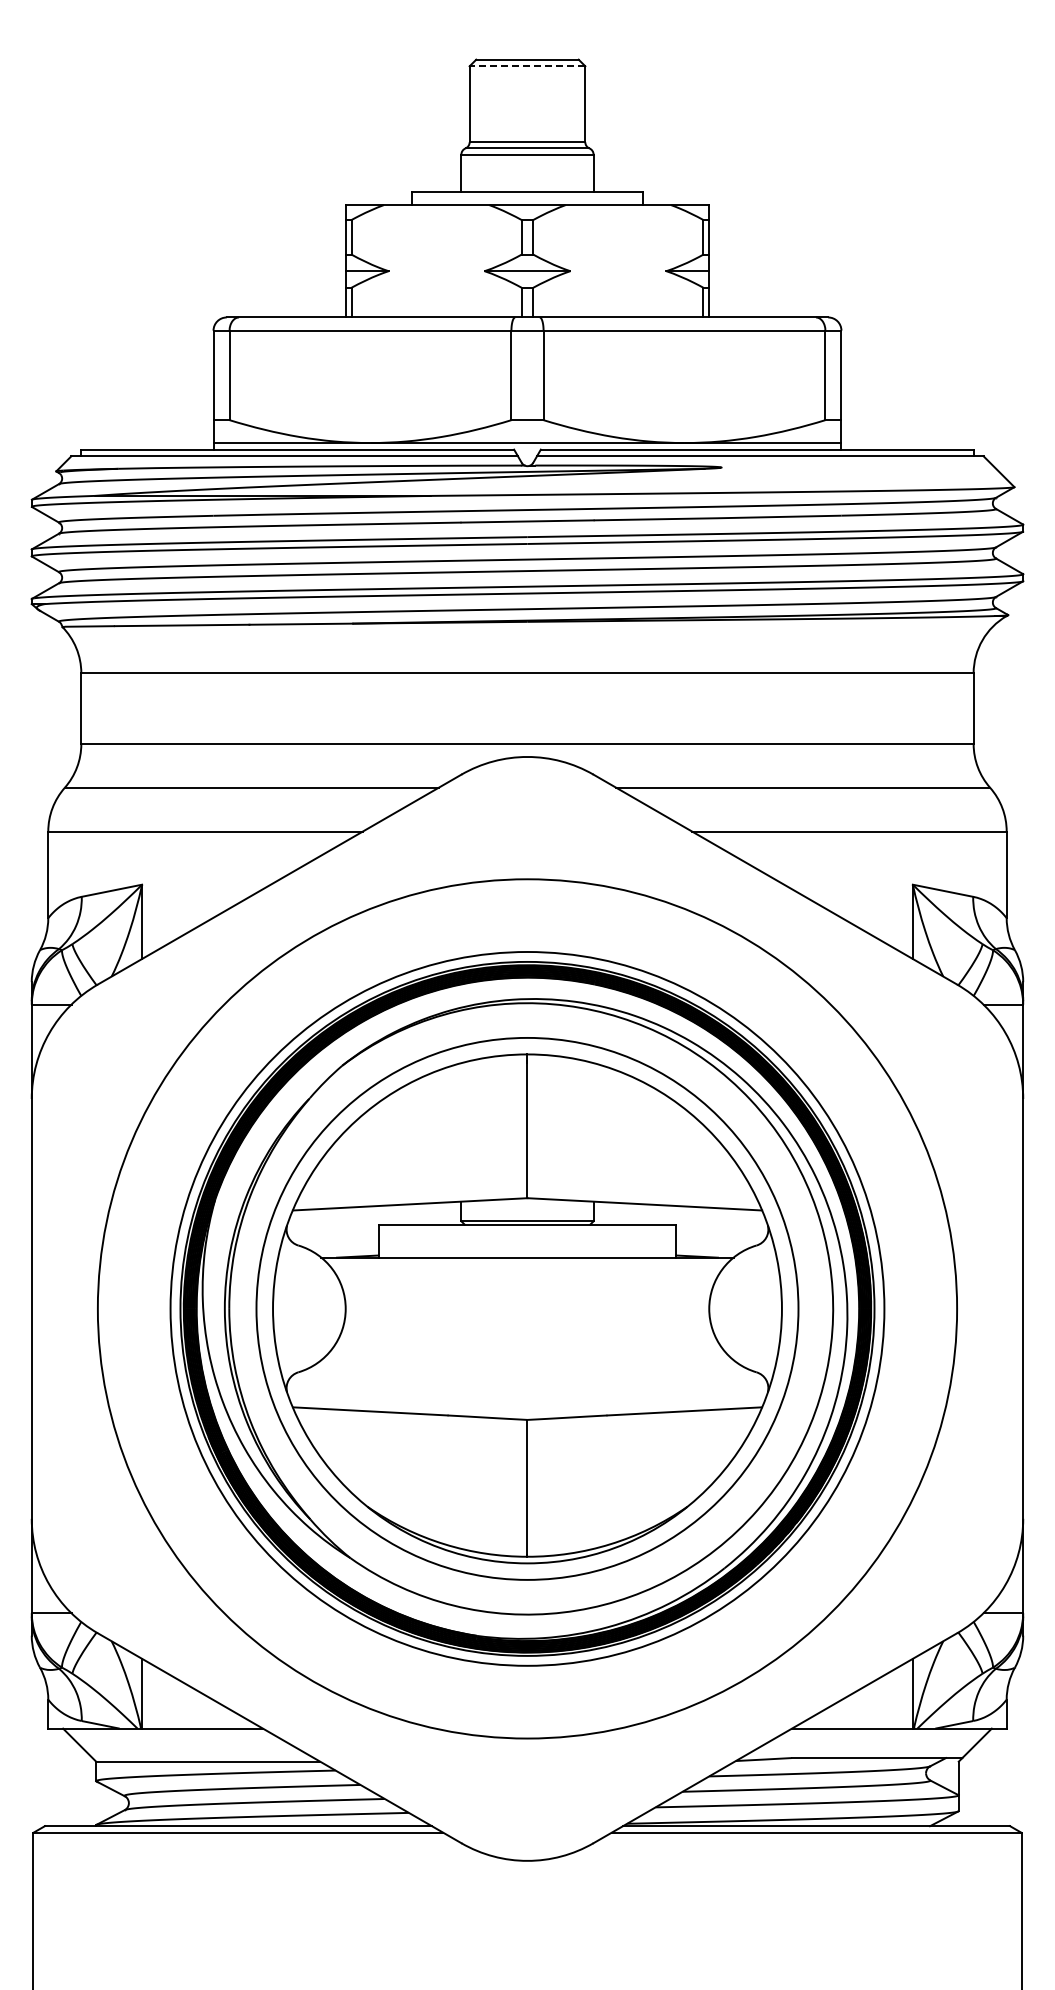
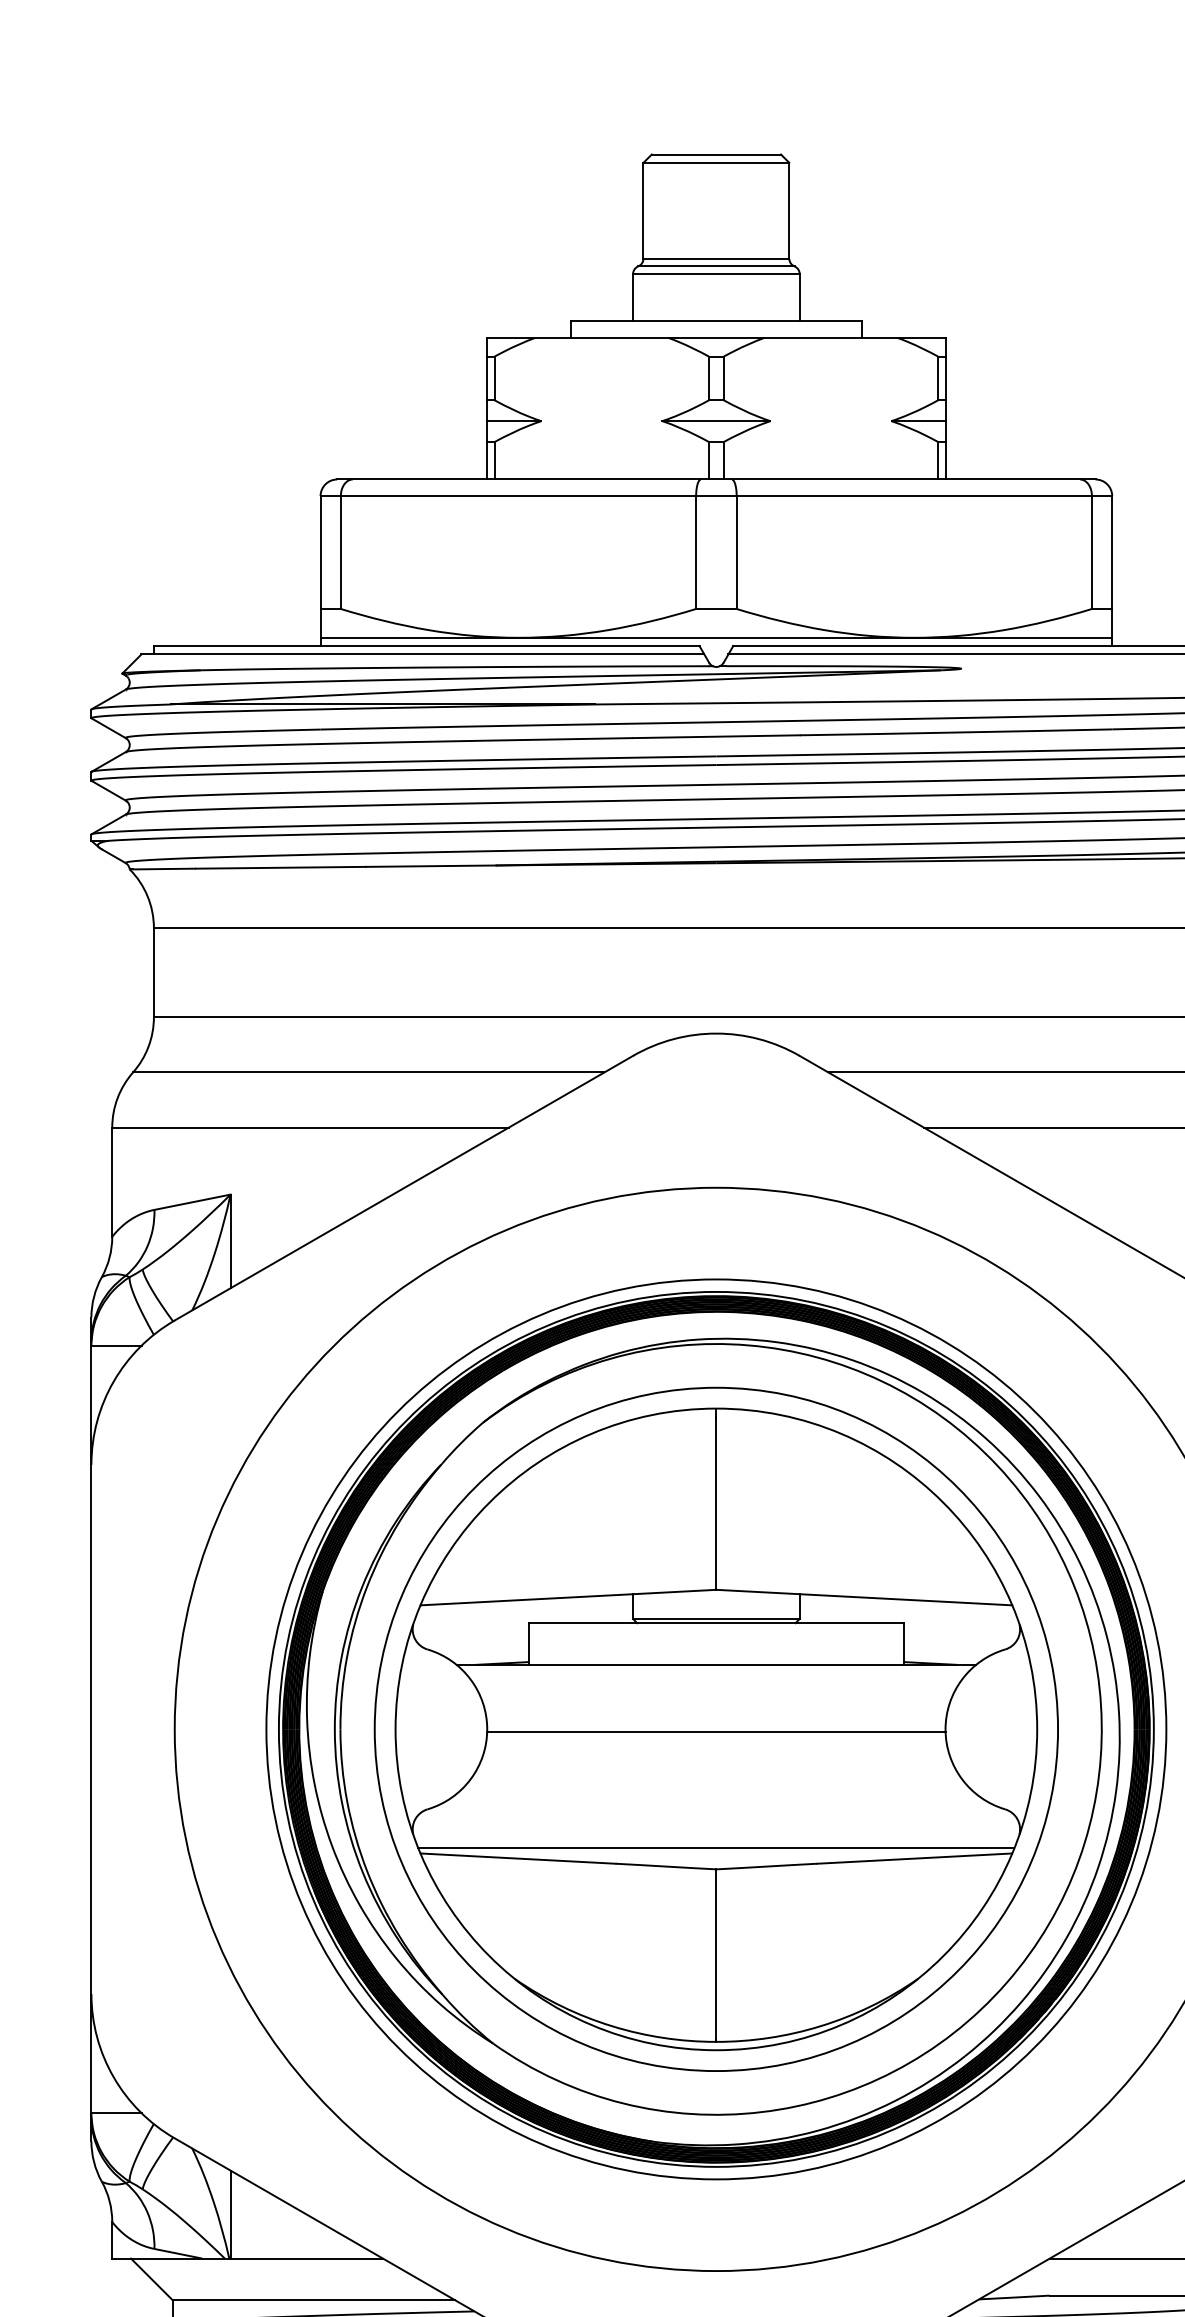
line: (527, 66) -> (716, 163), dashed -> solid
line: (527, 1310) -> (716, 1731), added
line: (527, 1403) -> (716, 1848), added

